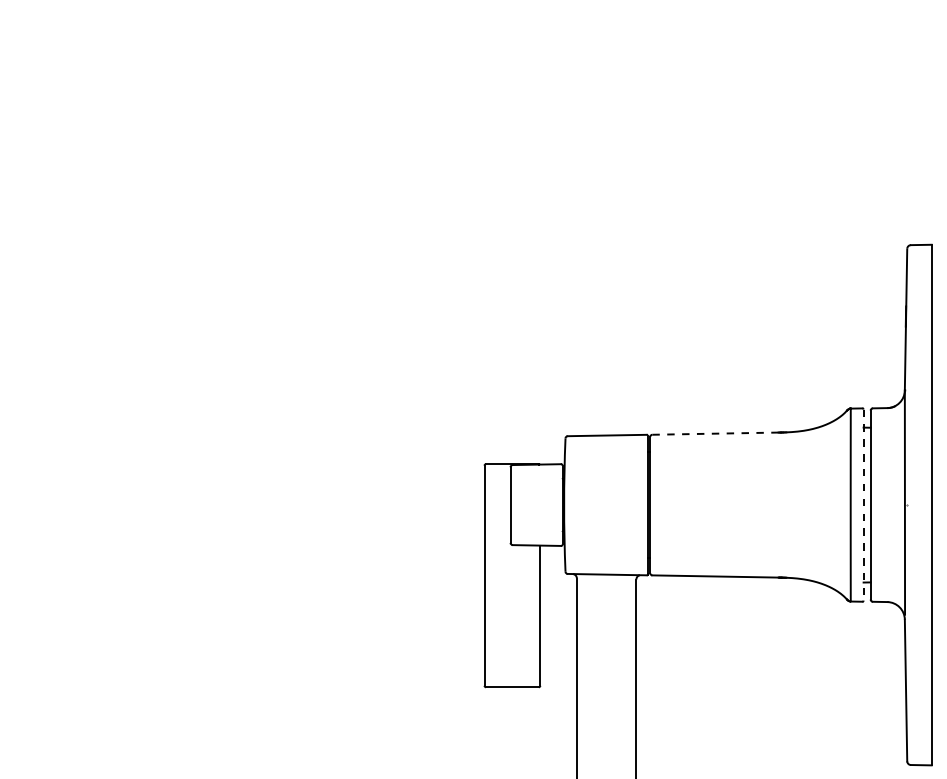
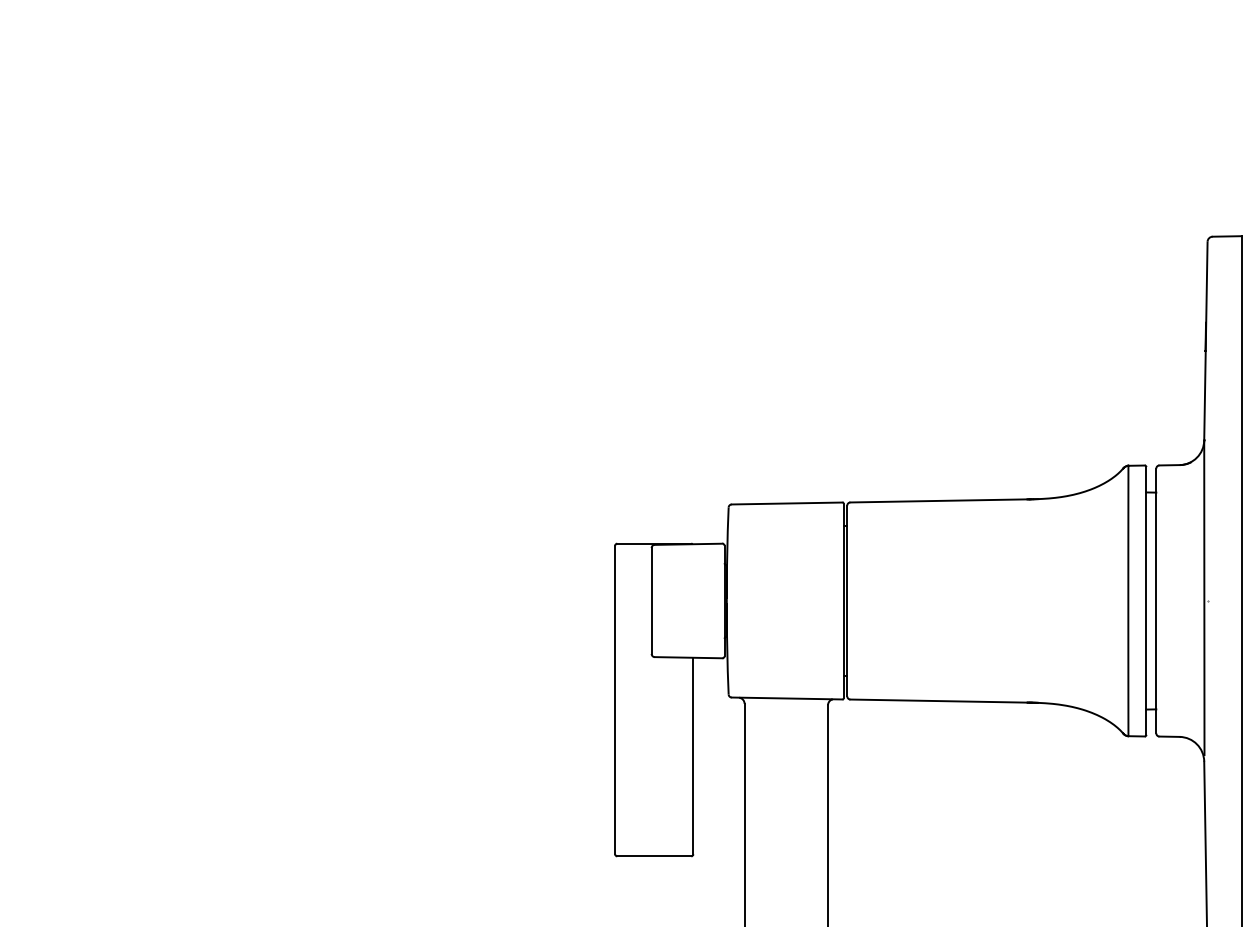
line: (716, 433) -> (940, 500), dashed -> solid
line: (863, 505) -> (1146, 601), dashed -> solid

